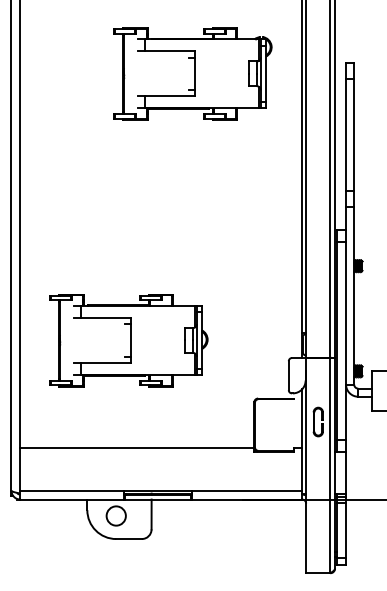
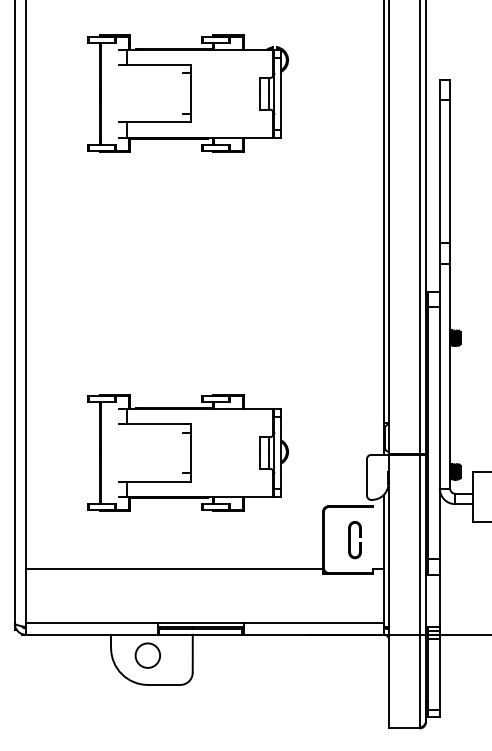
part: (192, 73) -> (187, 93), moved
part: (128, 340) -> (187, 453), moved
part: (317, 421) -> (353, 539), moved

